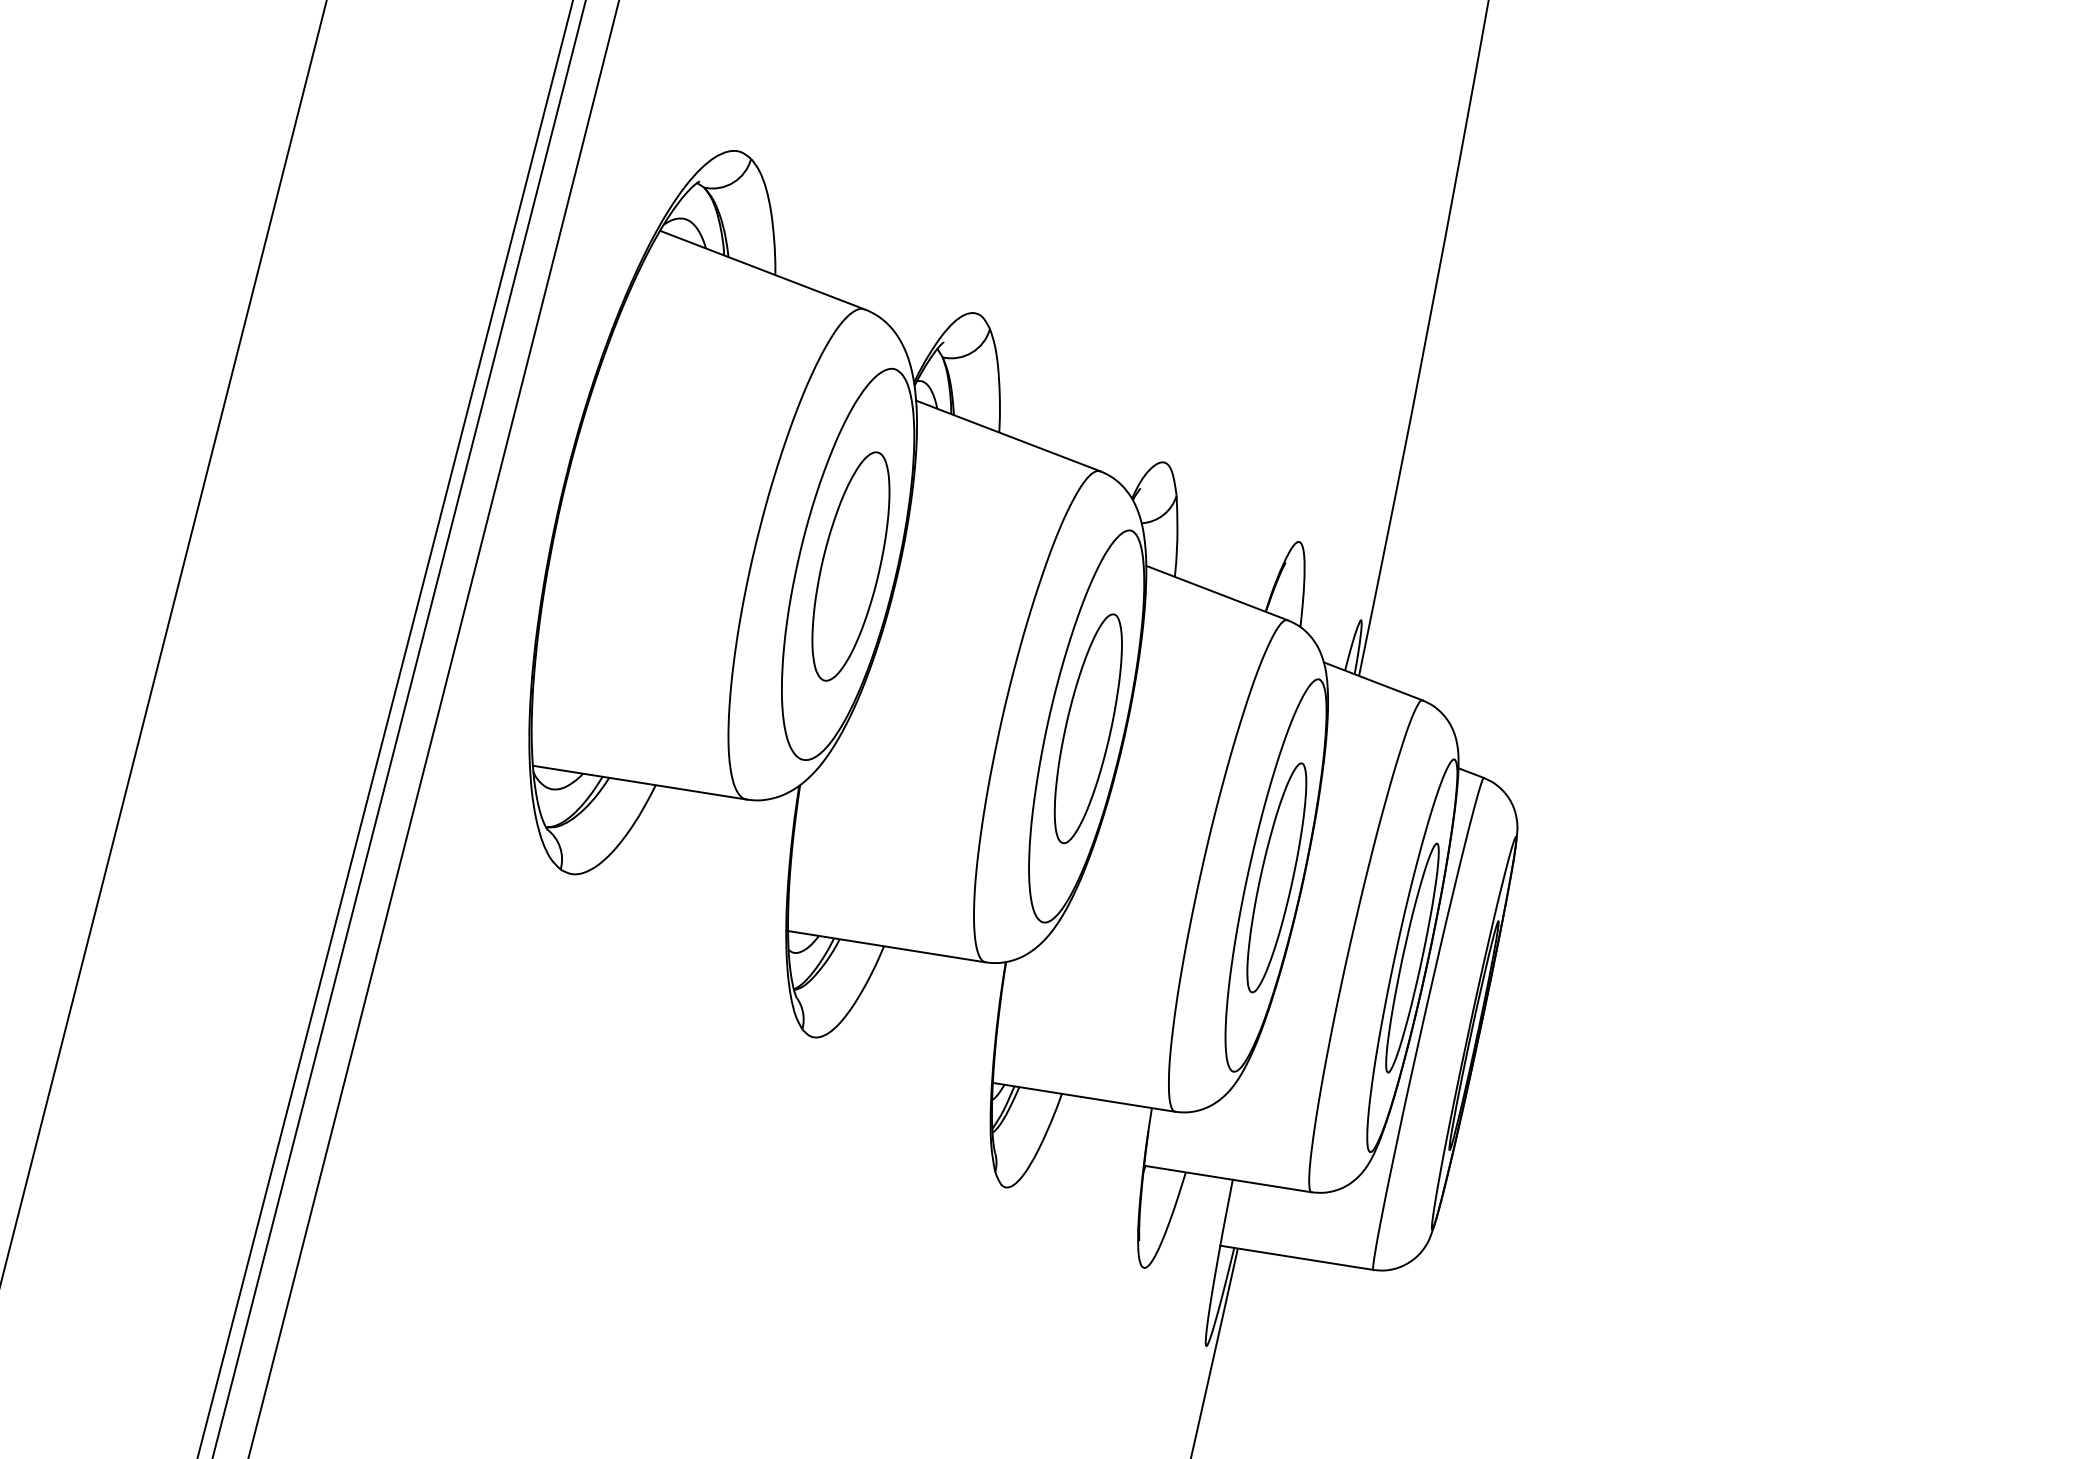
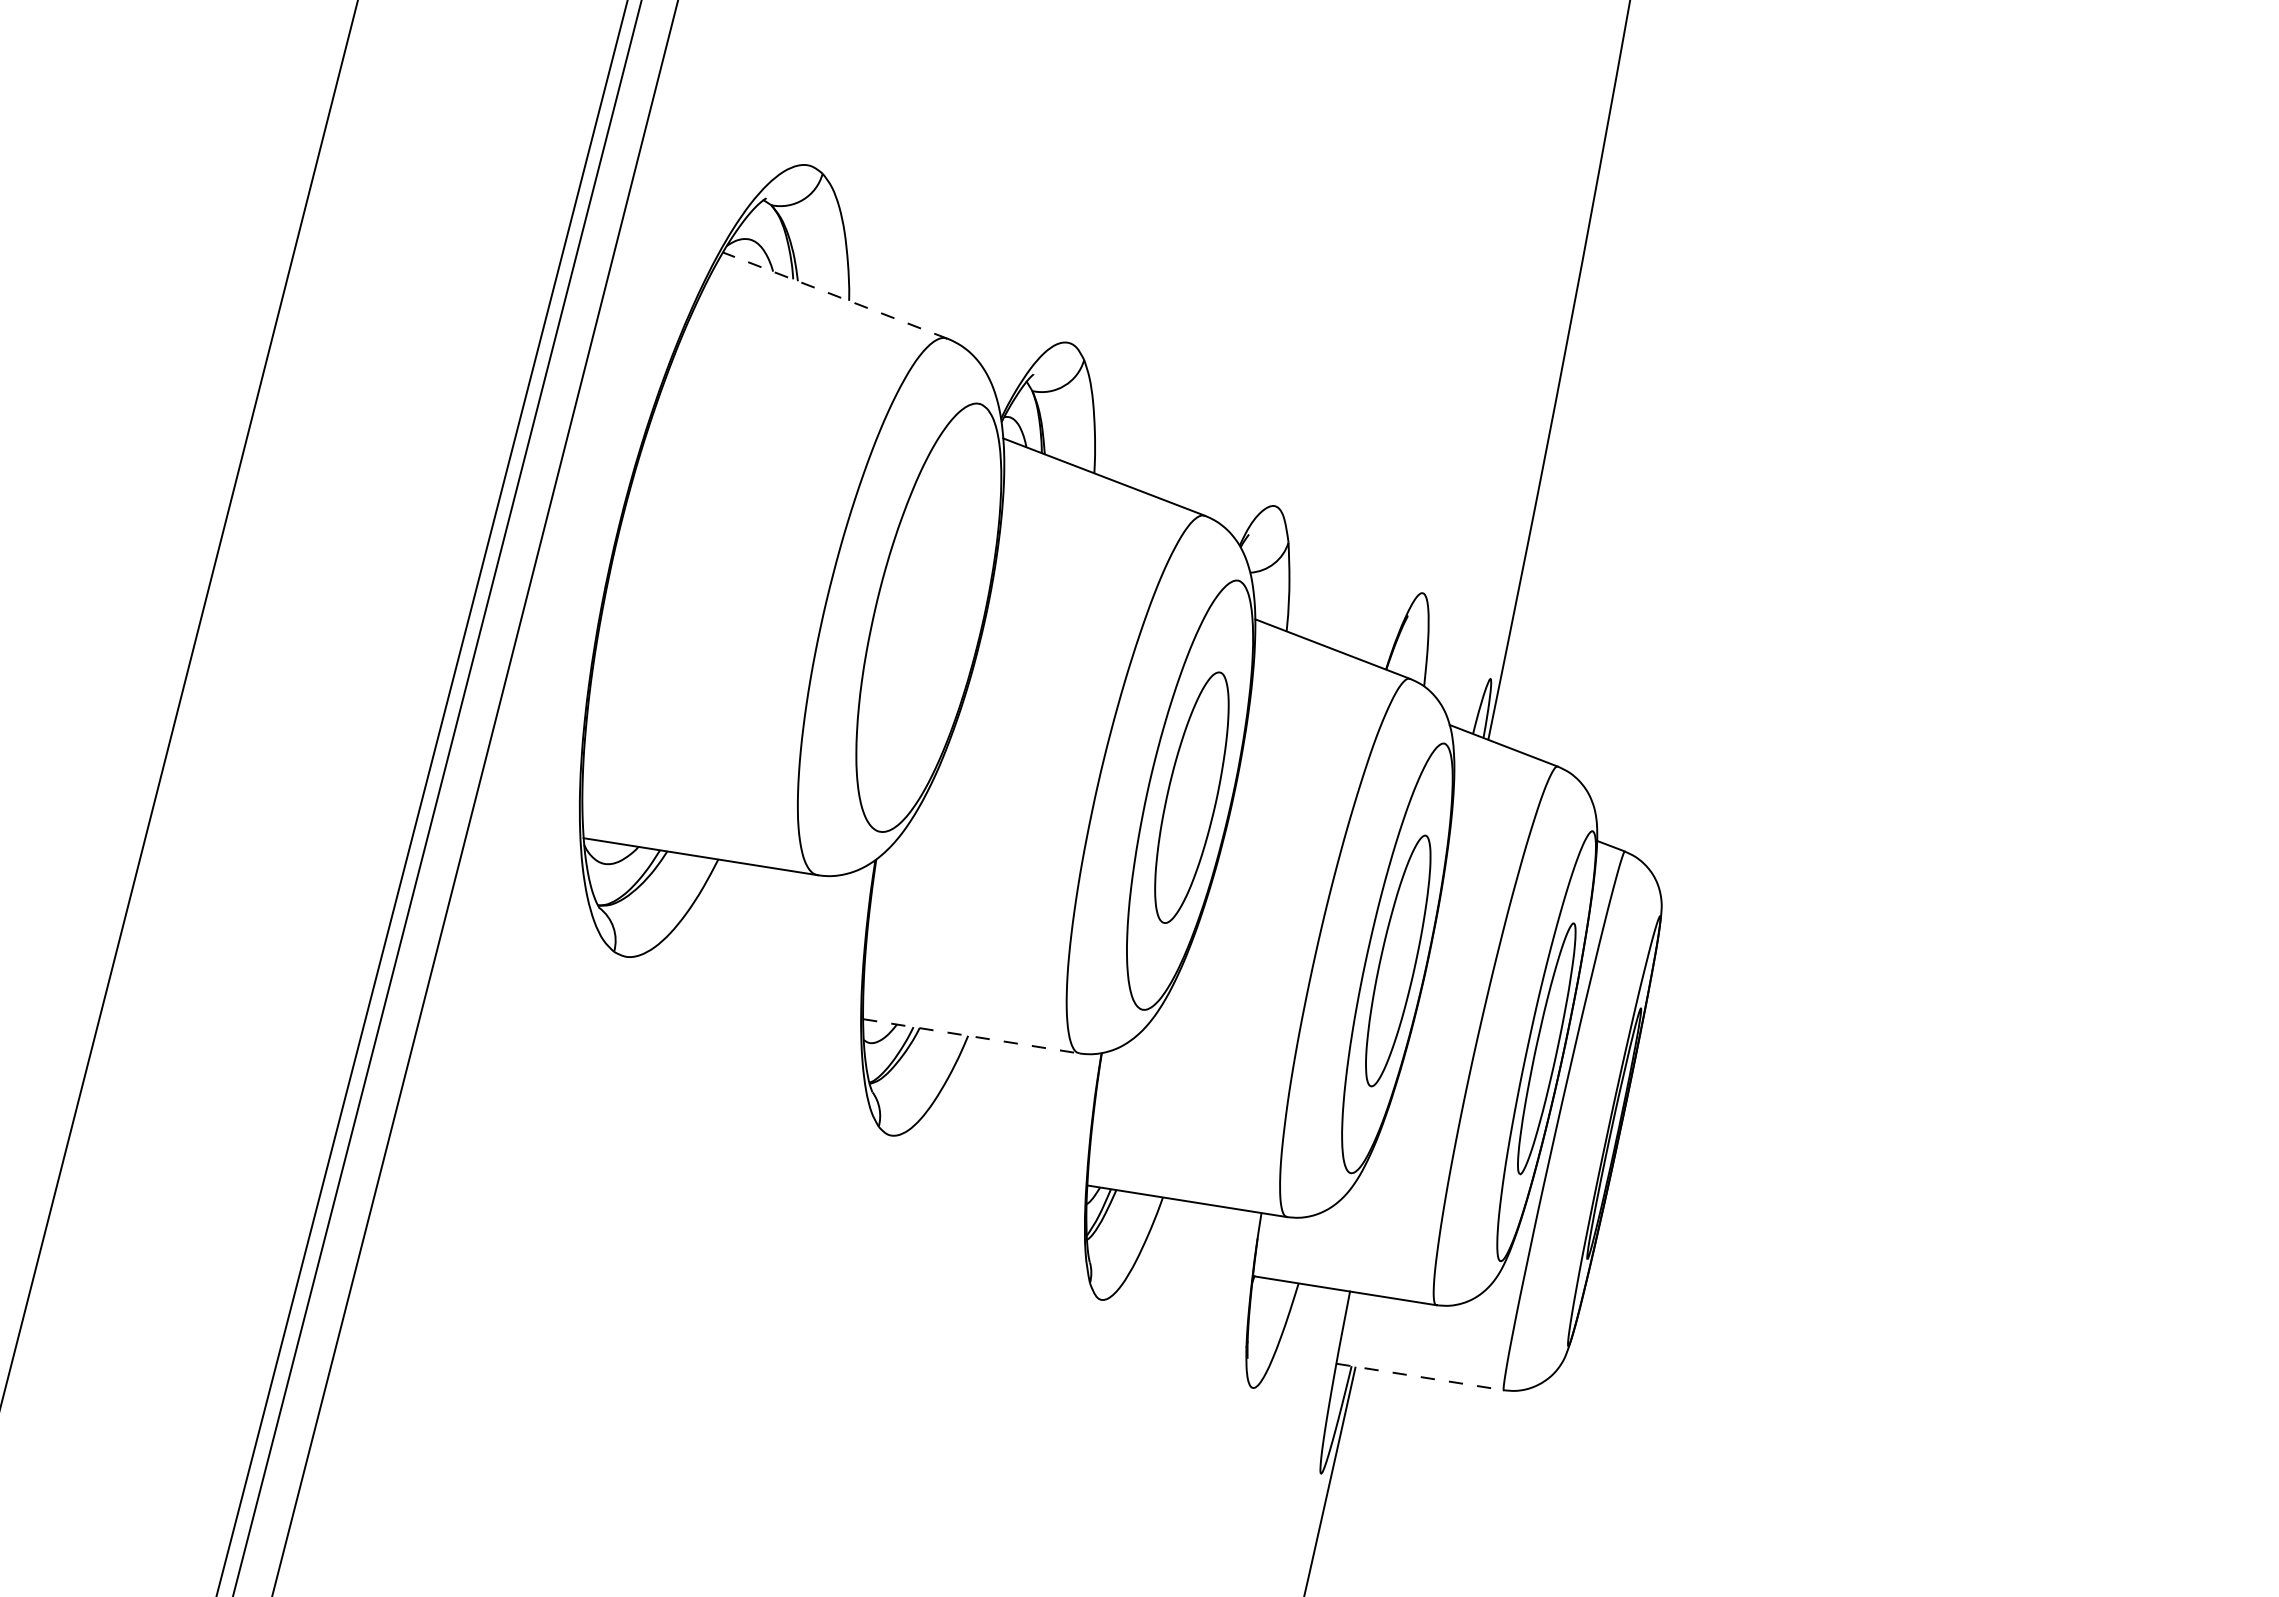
line: (761, 270) -> (834, 295), solid -> dashed
part: (850, 566) -> (931, 619), removed
line: (887, 946) -> (971, 1036), solid -> dashed
line: (1297, 1257) -> (1420, 1376), solid -> dashed

